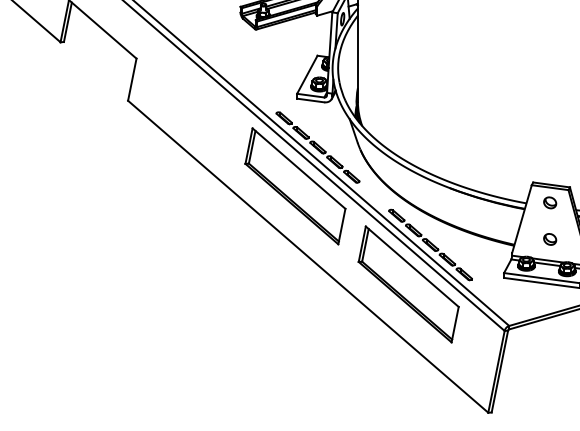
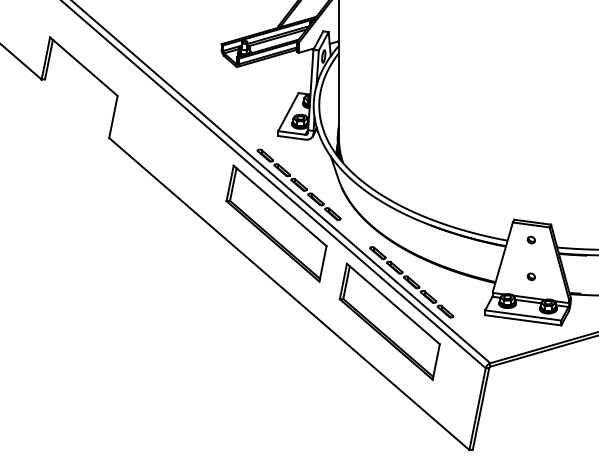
part: (550, 202) -> (531, 239), size x0.6
part: (550, 239) -> (531, 276), size x0.6

